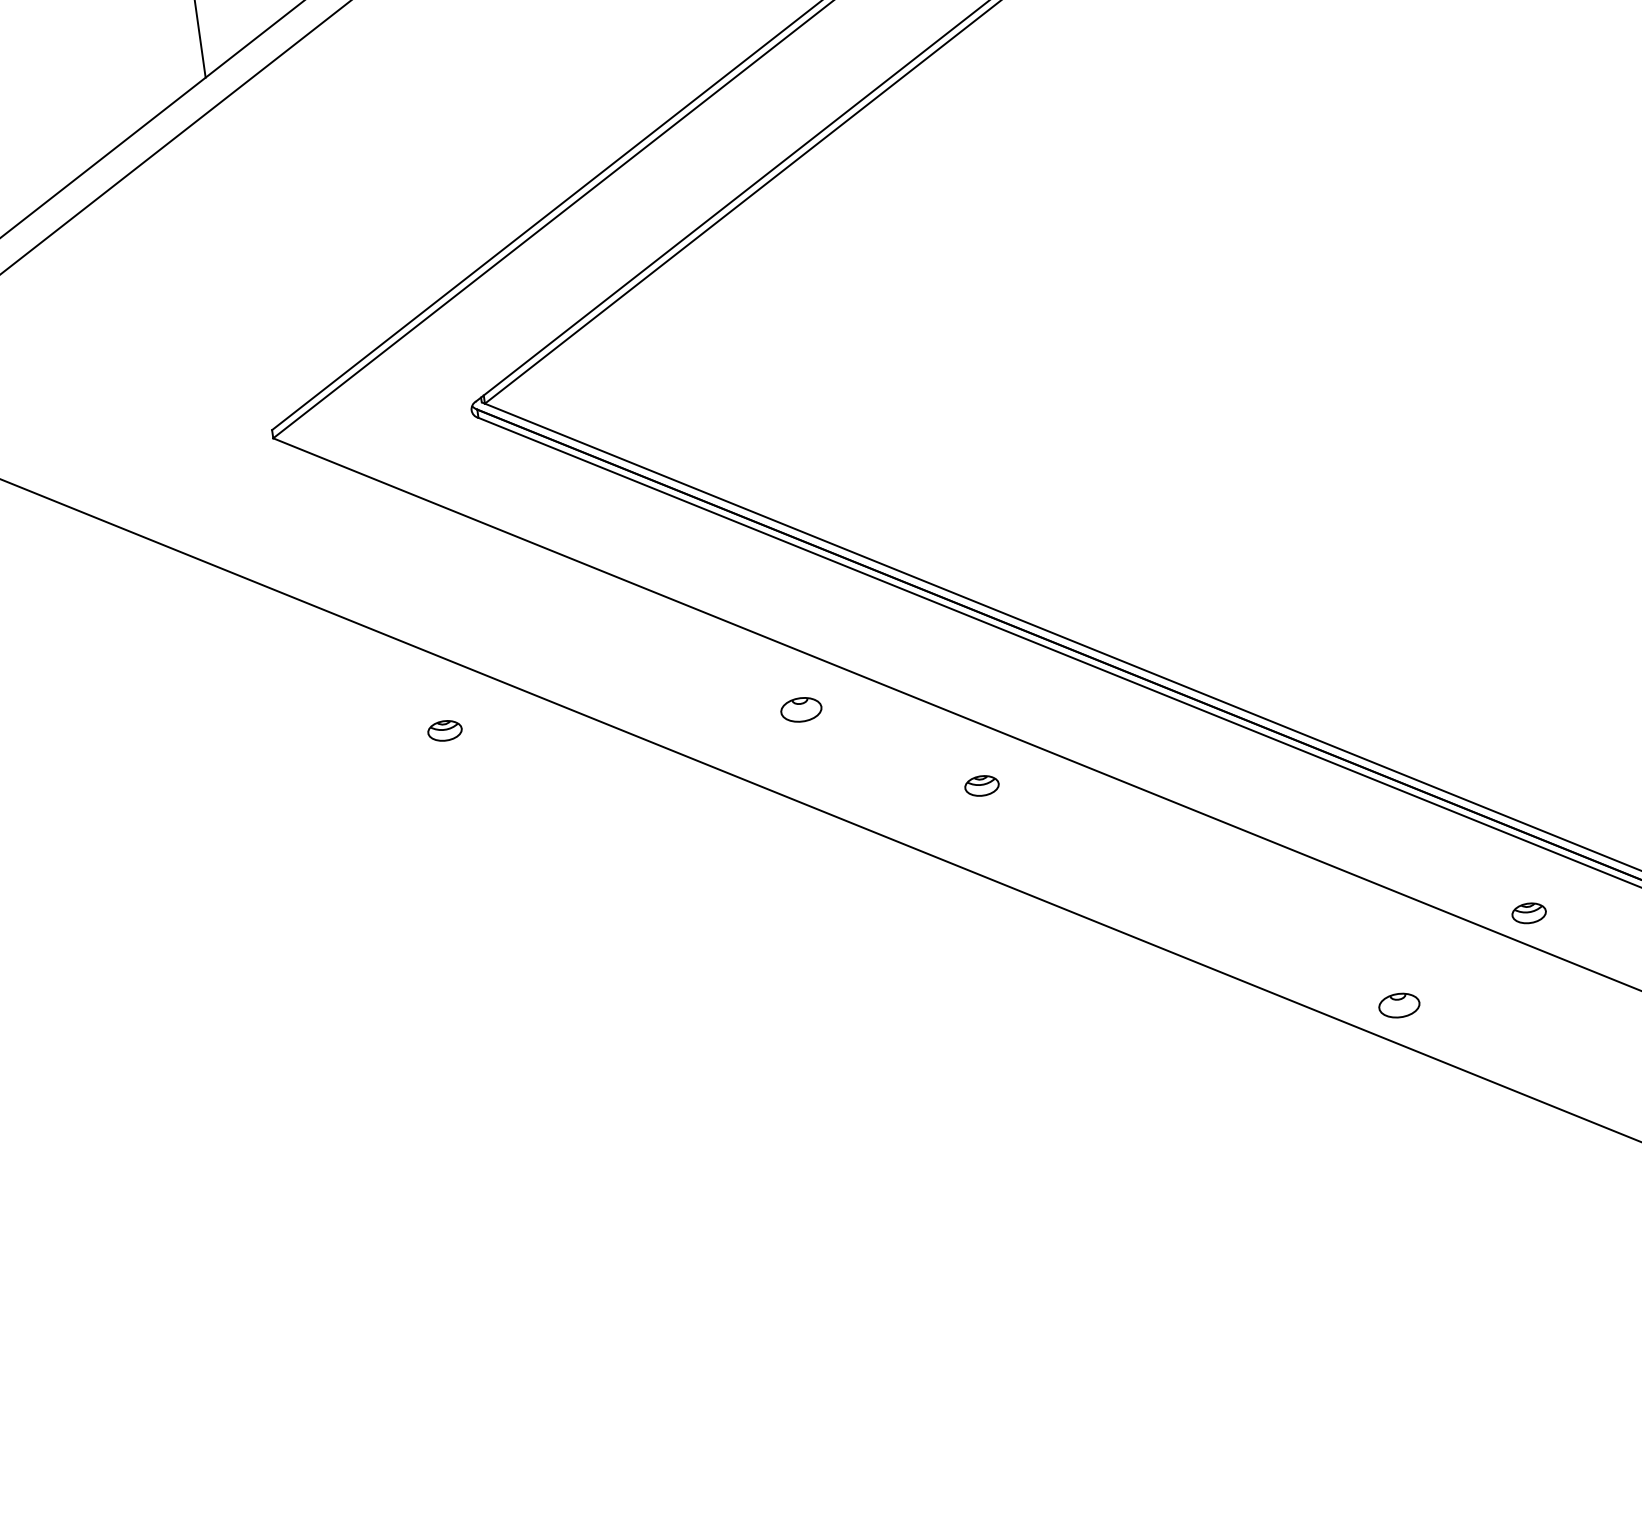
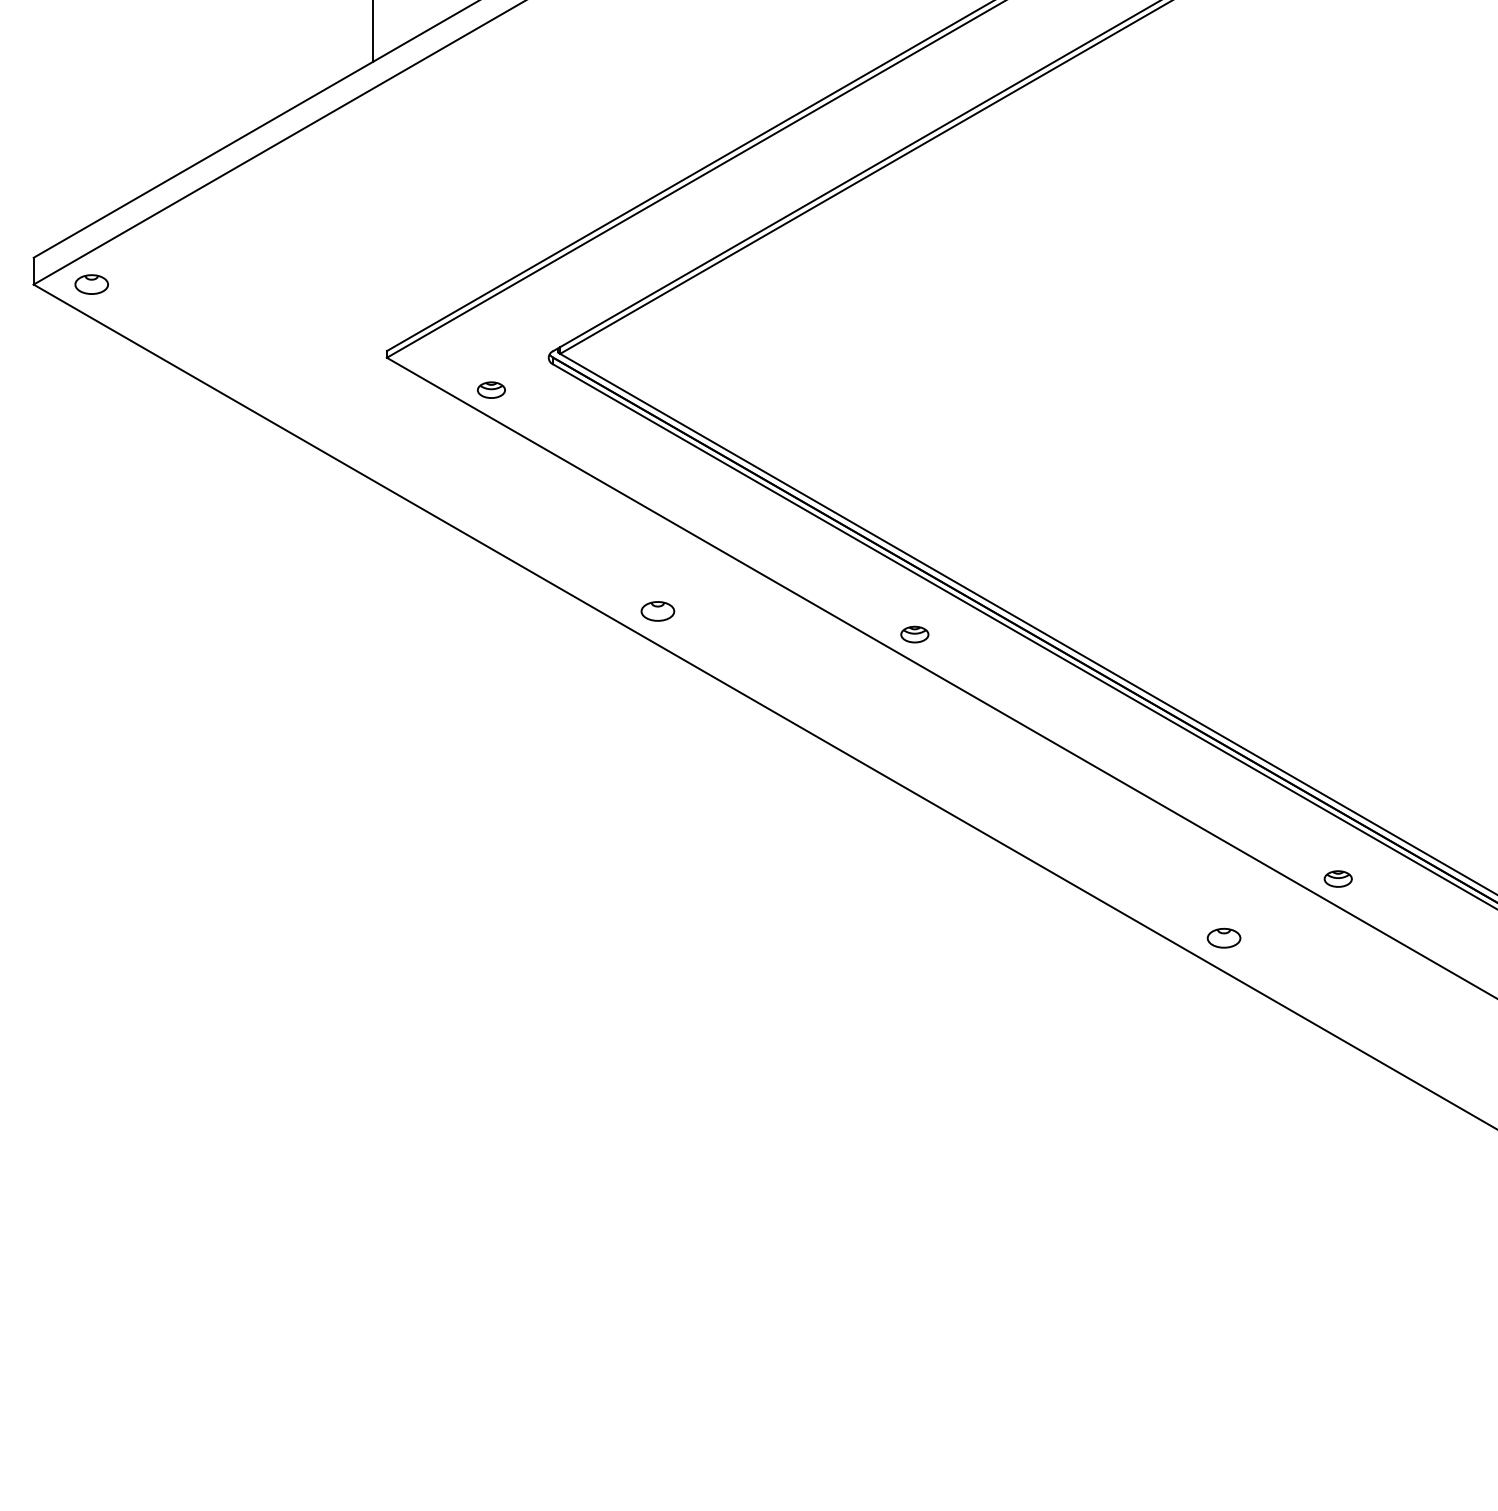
part: (800, 710) -> (657, 611), moved
part: (444, 730) -> (491, 389), moved
part: (981, 785) -> (914, 634), moved

